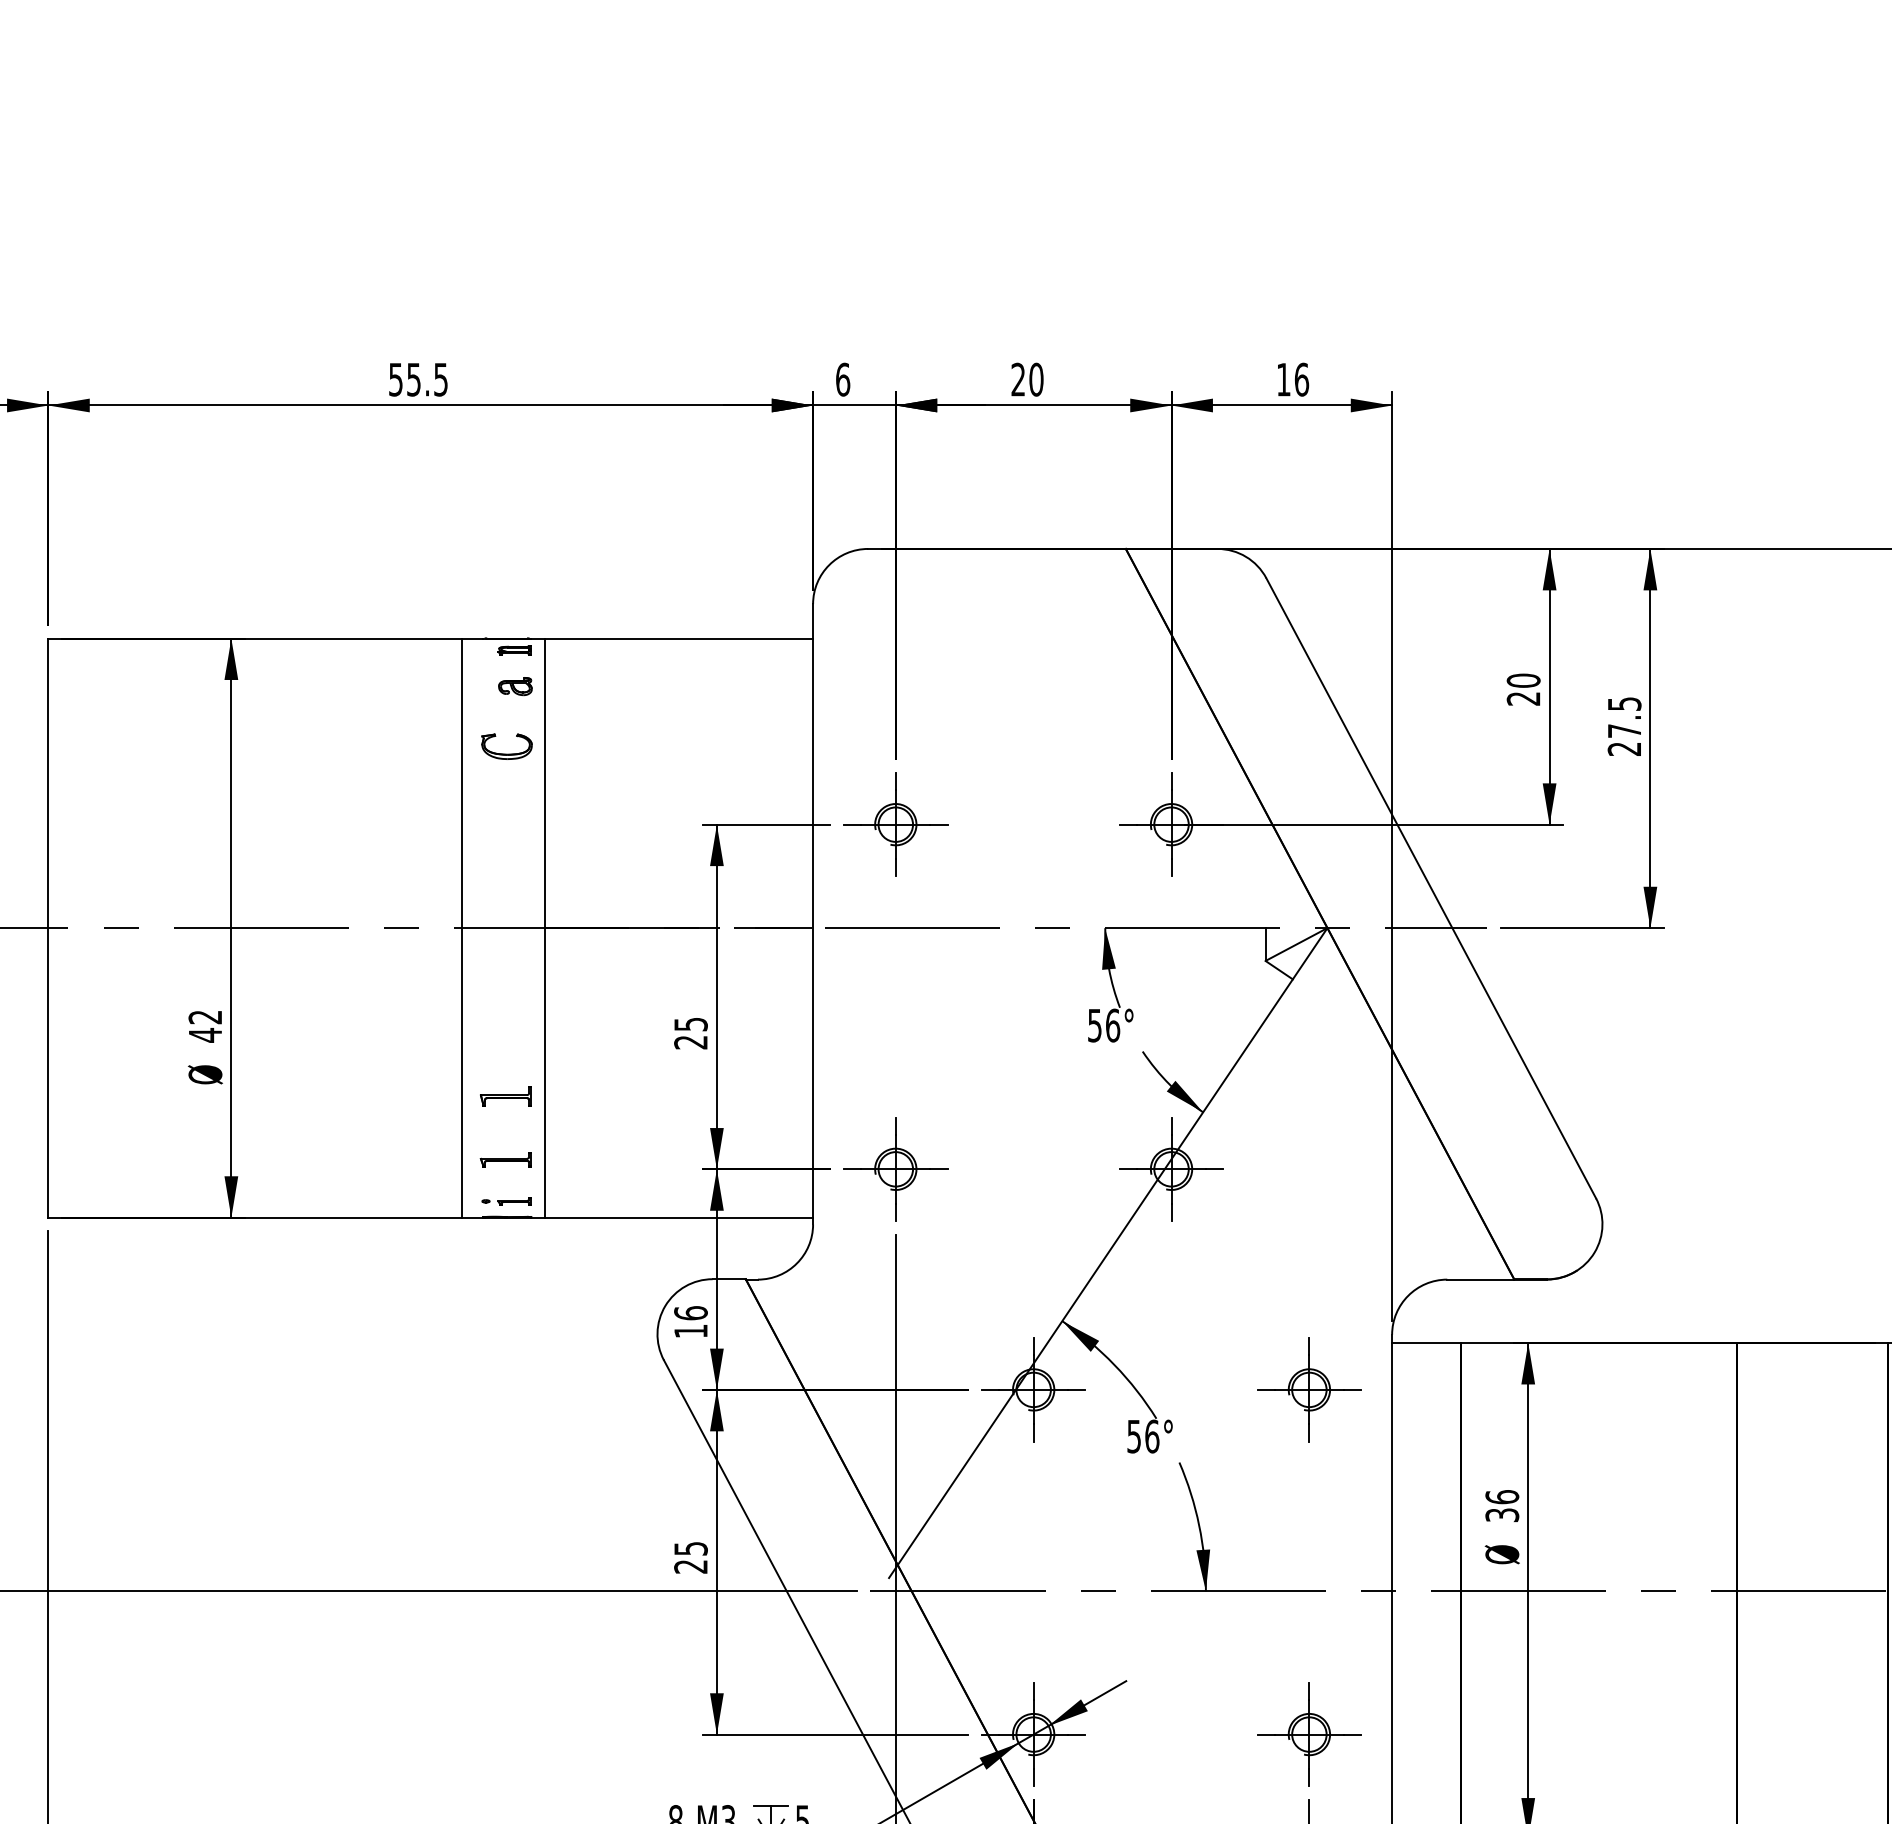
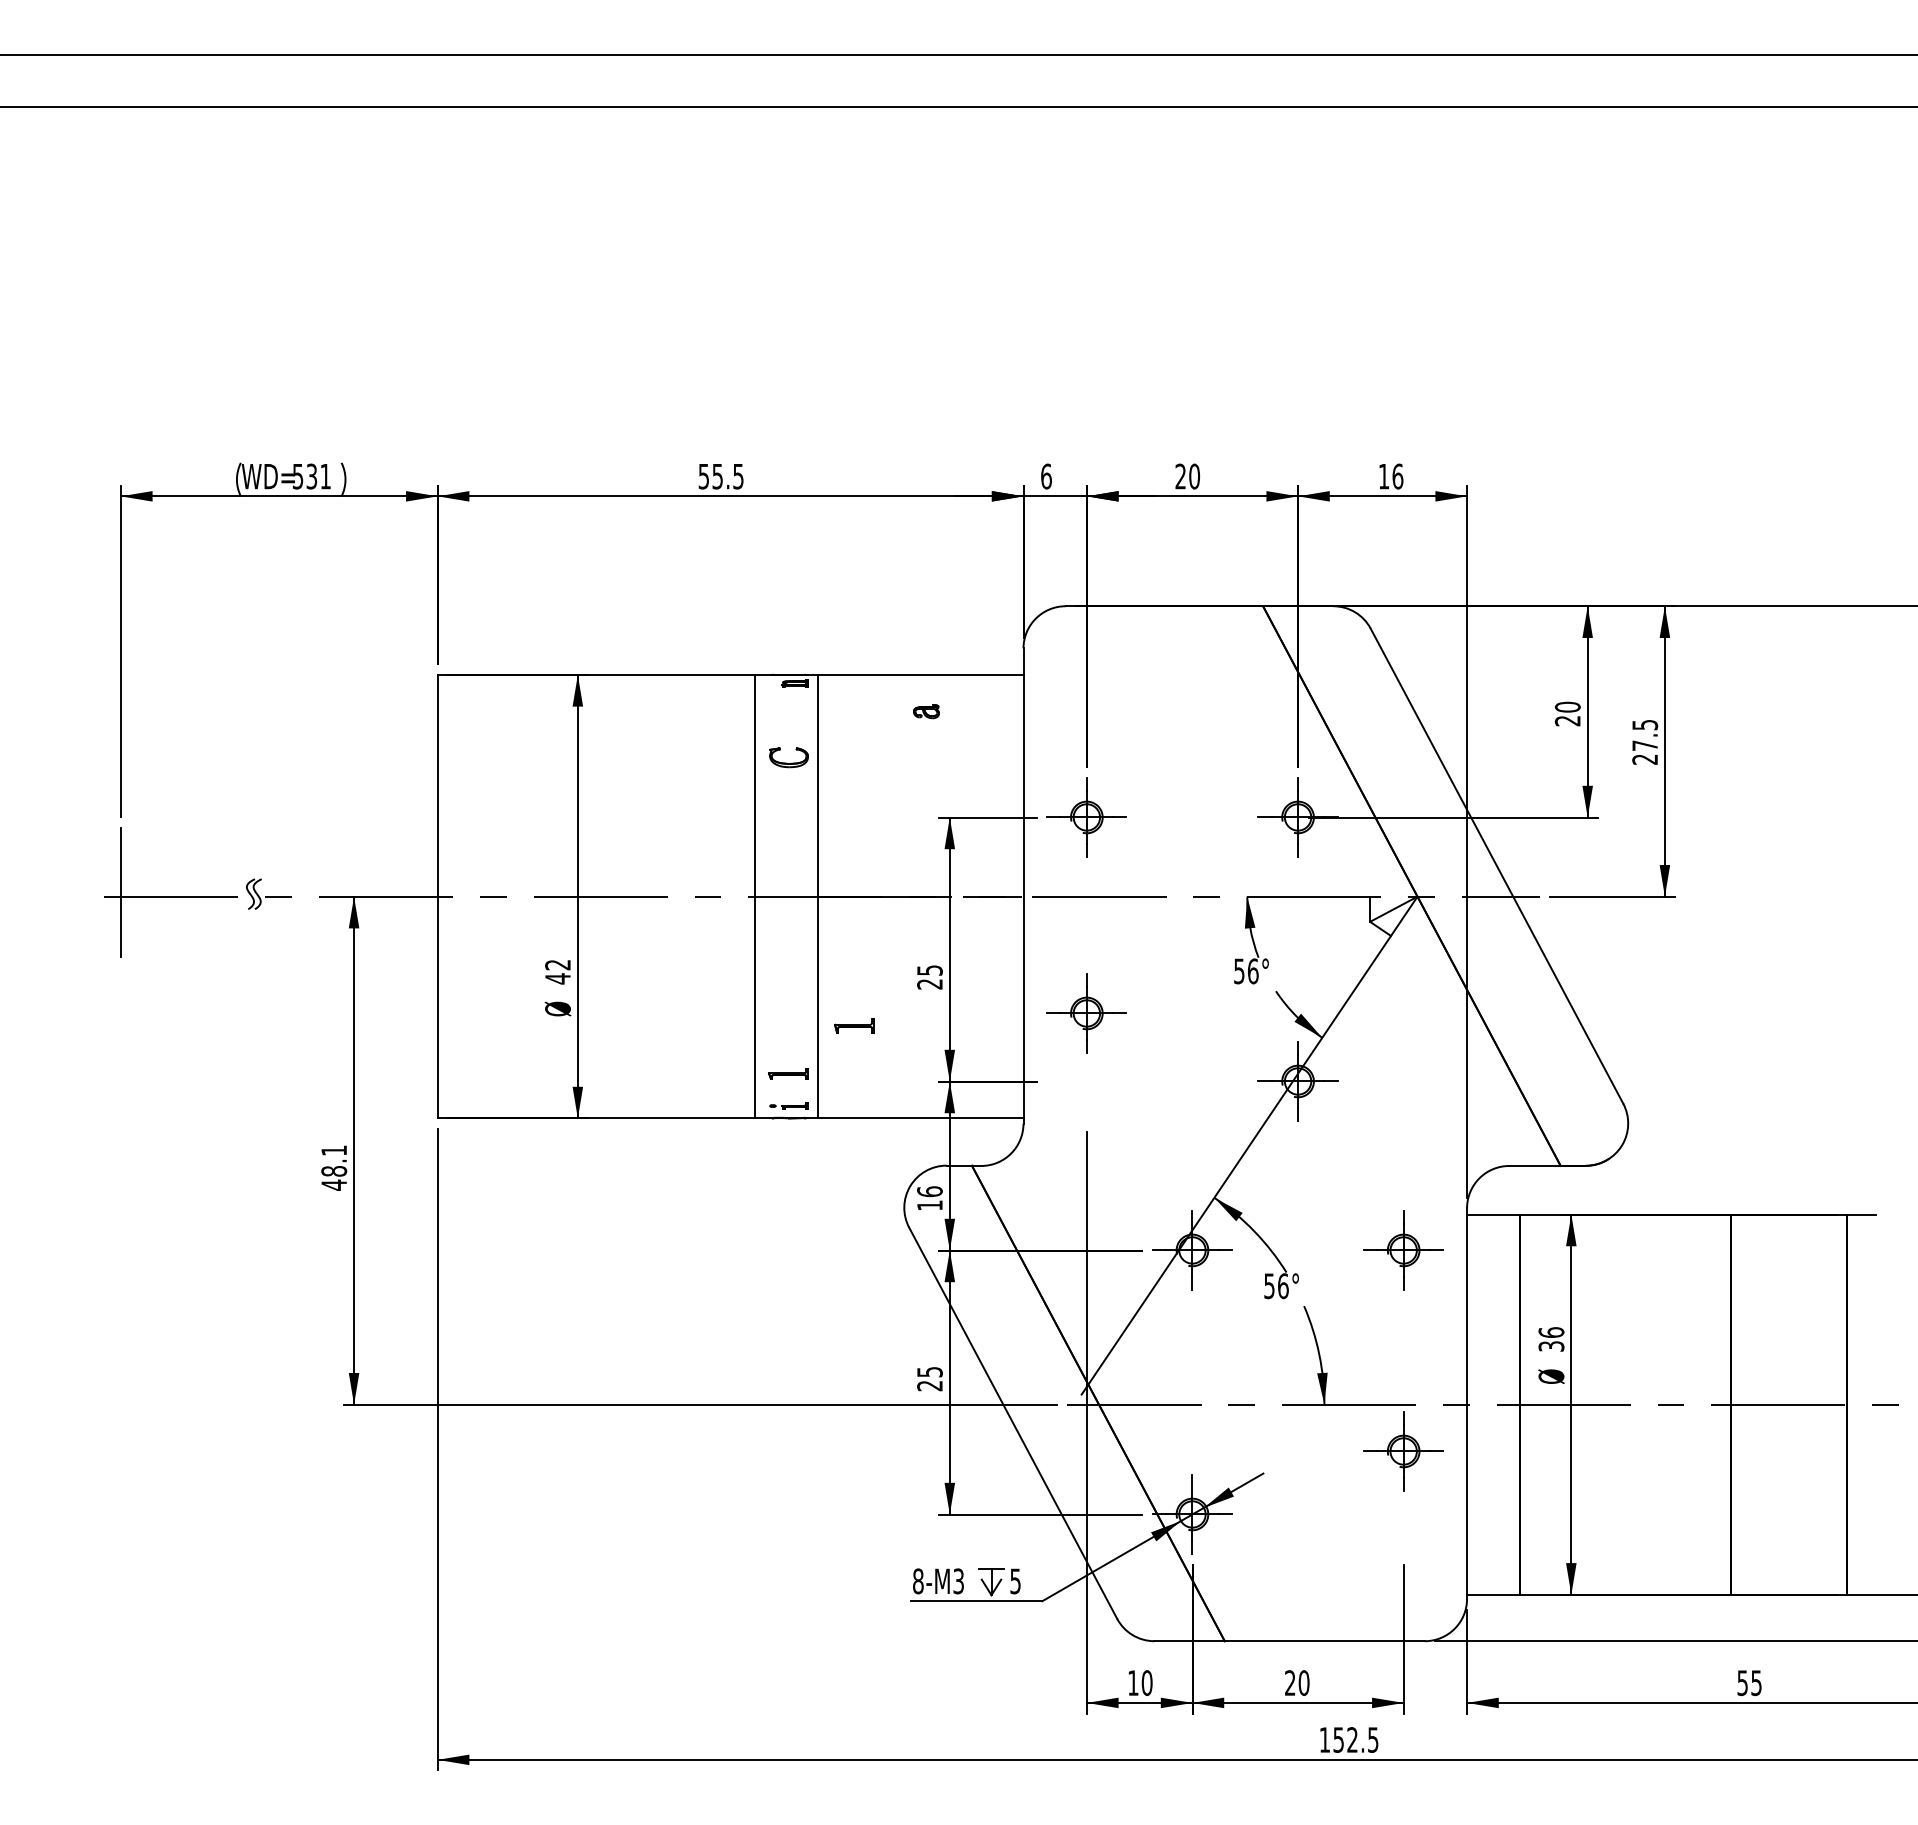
part: (515, 686) -> (926, 711), moved
part: (506, 1096) -> (854, 1025), moved
part: (895, 1169) -> (1086, 1013), moved
part: (1309, 1734) -> (1403, 1451), moved

